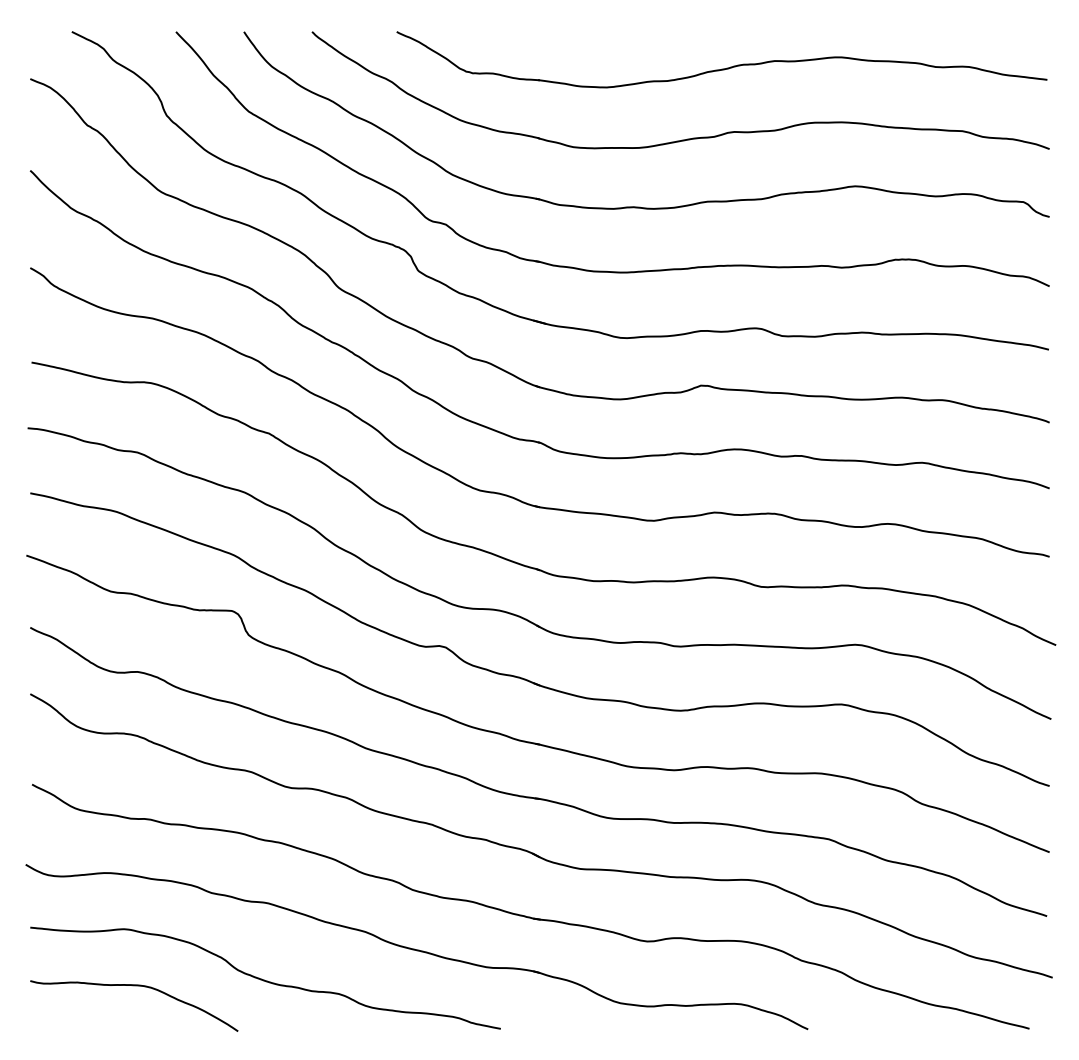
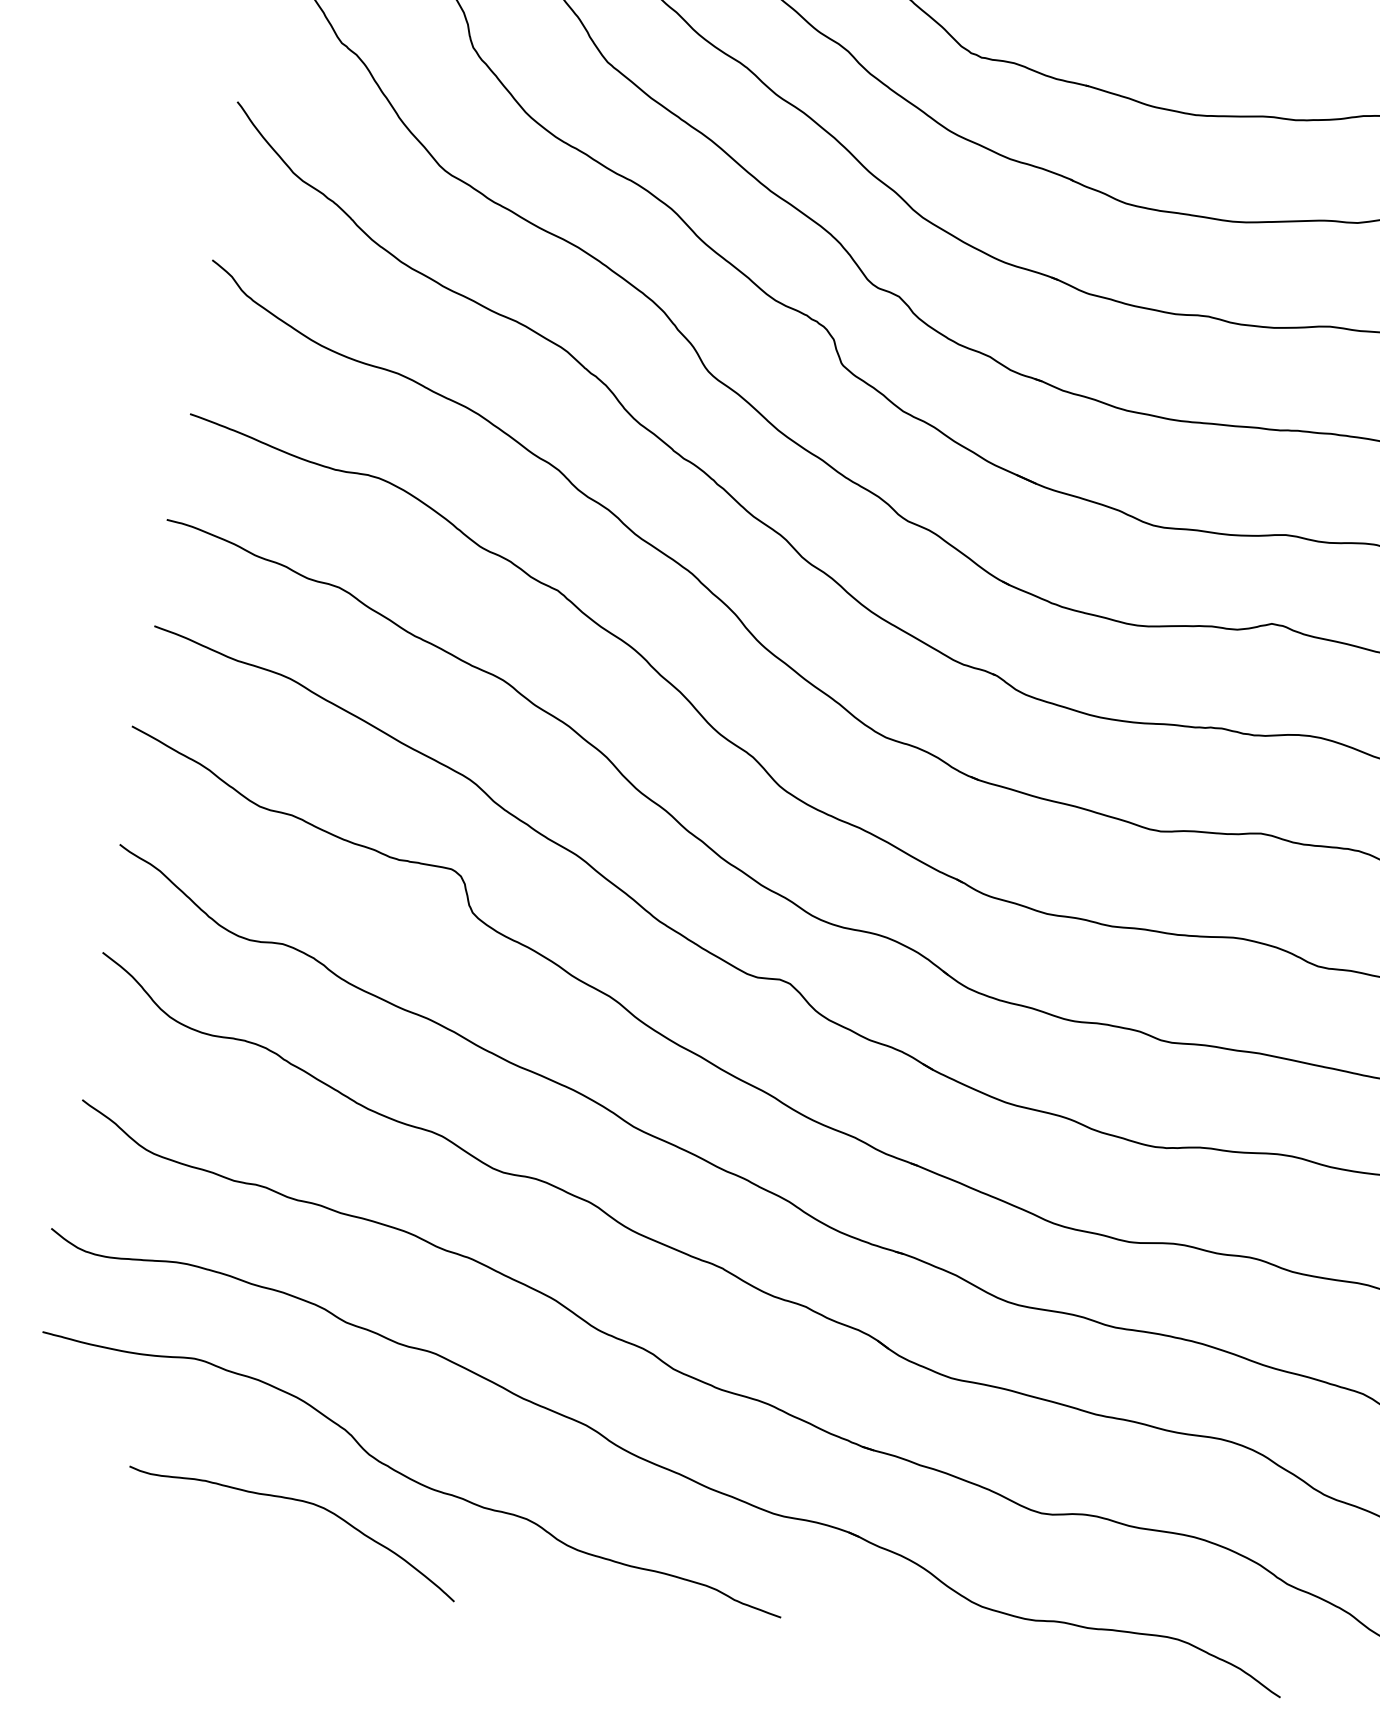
curve: (134, 986) -> (297, 1502), moved

